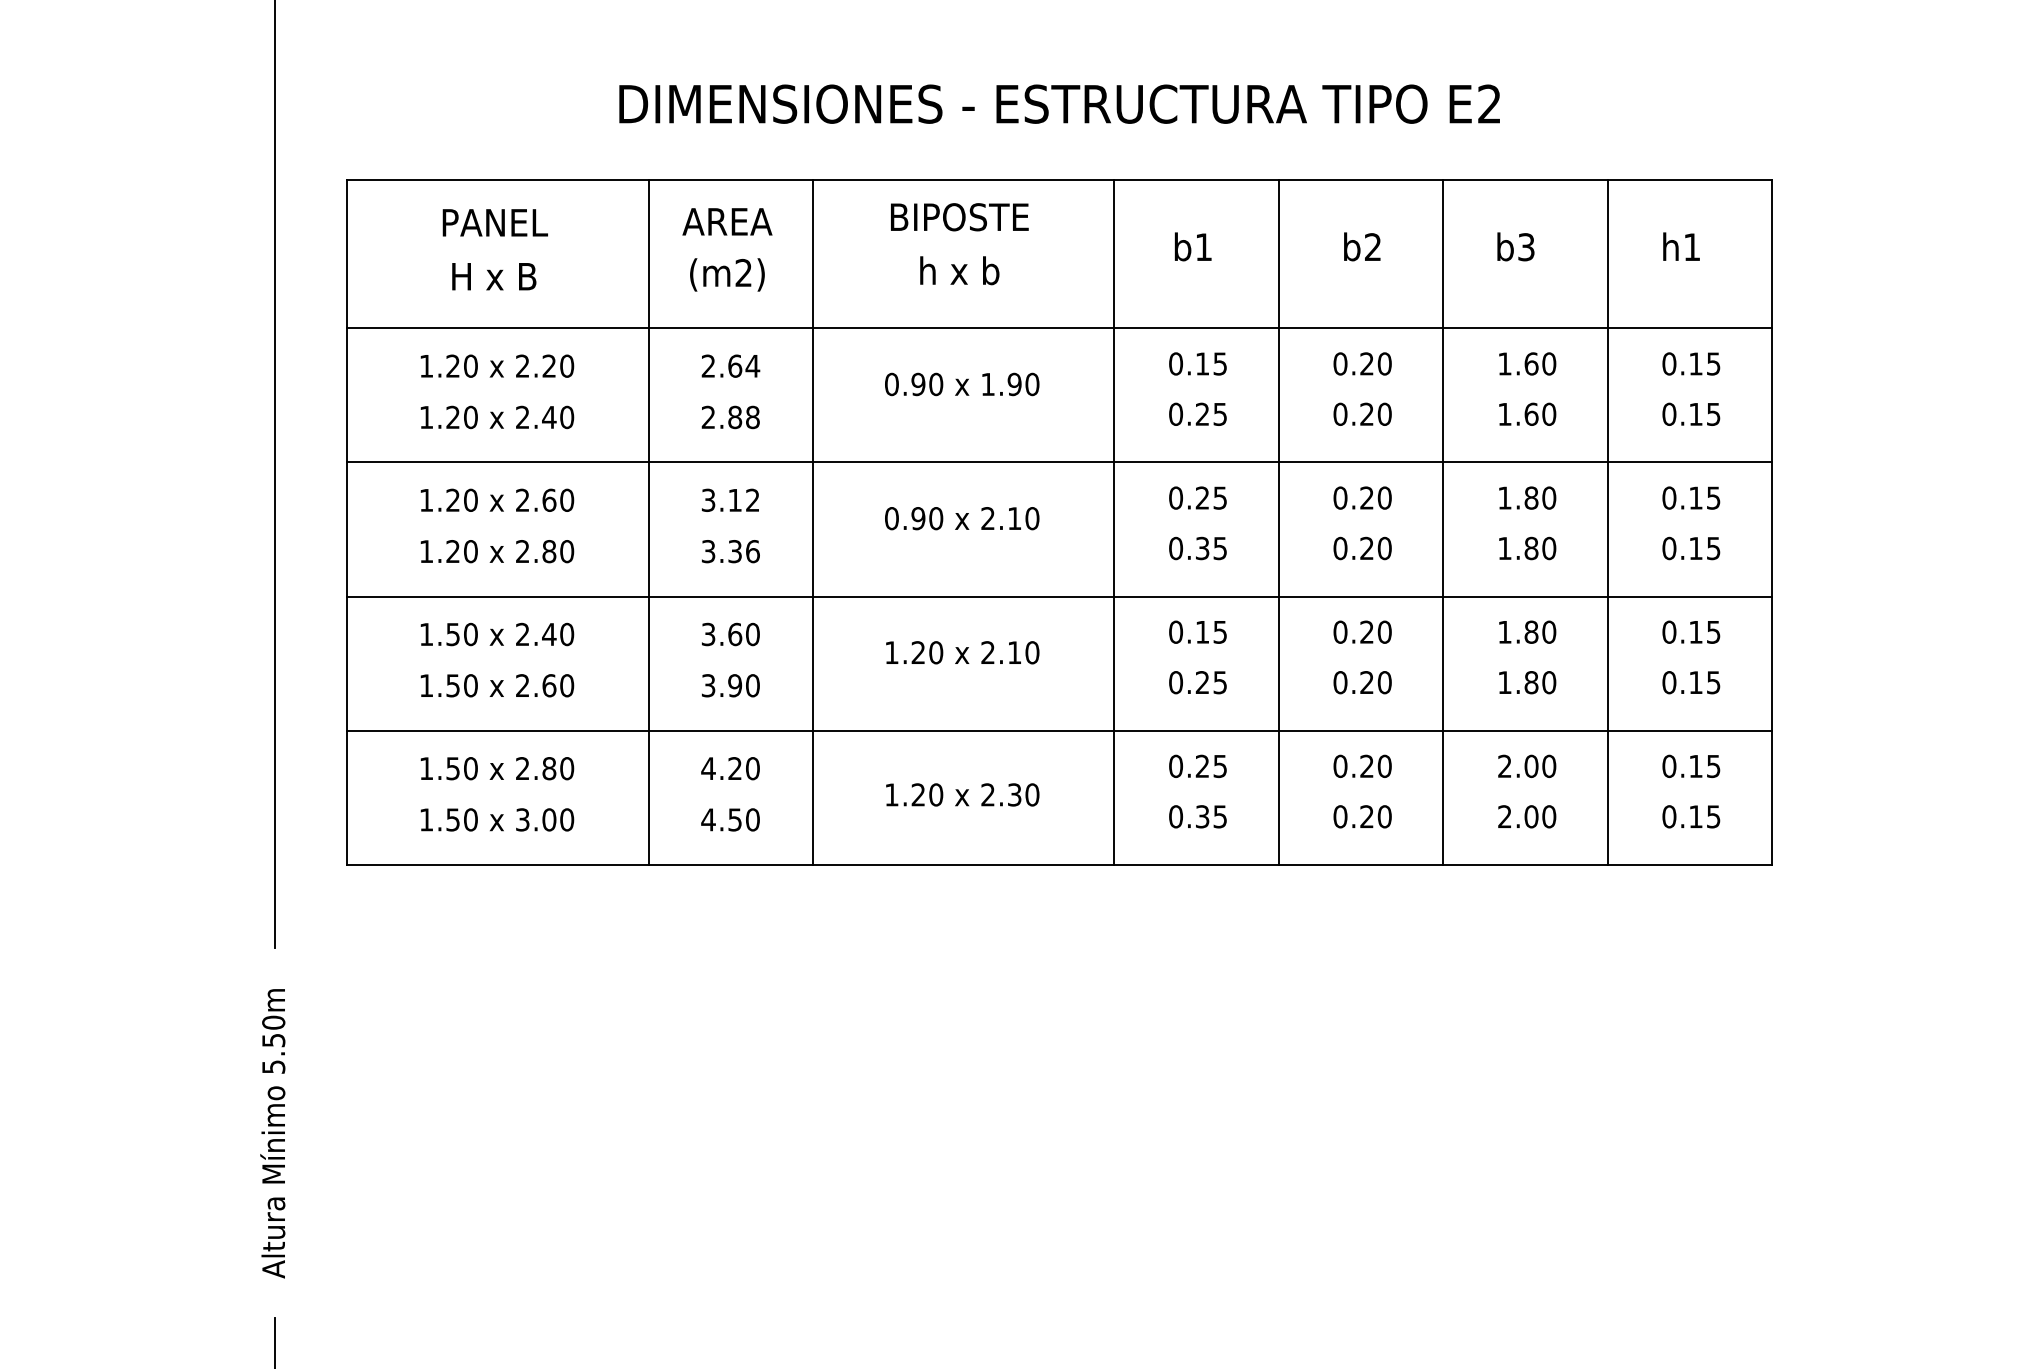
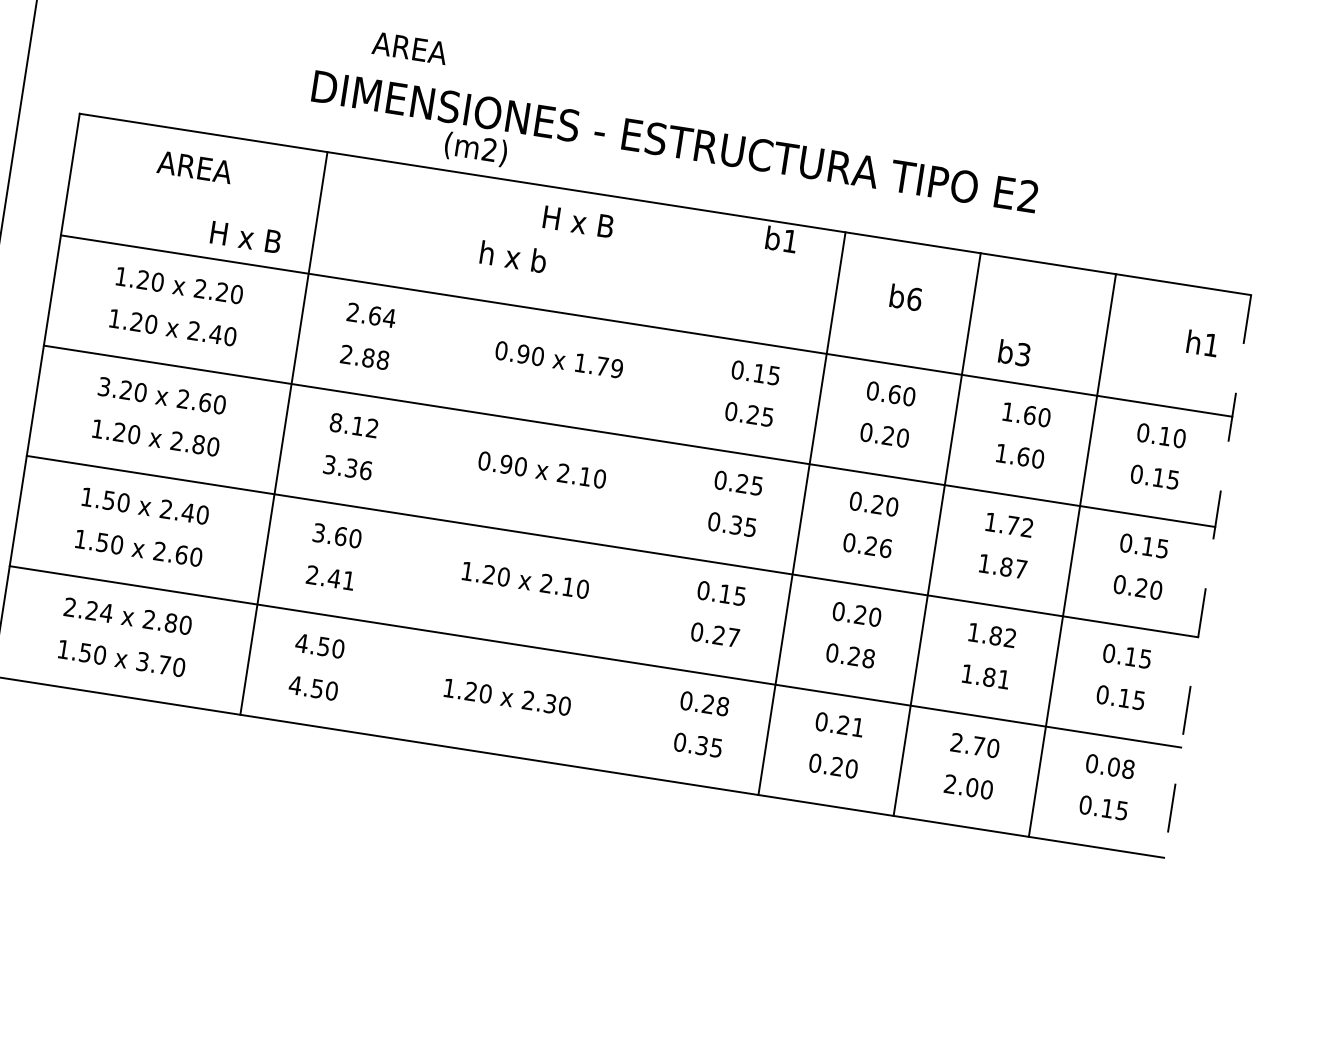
text: (959, 217) -> (578, 222), BIPOSTE -> H x B
text: (727, 221) -> (410, 47), moved
text: (495, 222) -> (196, 167), PANEL -> AREA
text: (1192, 246) -> (781, 239), moved
text: (1515, 246) -> (1014, 352), moved
text: (1681, 246) -> (1202, 343), moved
text: (1372, 247) -> (914, 299), b2 -> b6
text: (959, 270) -> (513, 256), moved
text: (727, 274) -> (476, 149), moved
text: (494, 276) -> (246, 237), moved
text: (1367, 363) -> (895, 394), 0.20 -> 0.60
text: (1713, 363) -> (1179, 438), 0.15 -> 0.10
text: (1023, 384) -> (609, 367), 1.90 -> 1.79
text: (1540, 497) -> (1020, 526), 1.80 -> 1.72
text: (426, 499) -> (104, 386), 1.20 -> 3.20
text: (708, 499) -> (336, 422), 3.12 -> 8.12
line: (812, 522) -> (418, 454), removed
line: (1114, 522) -> (666, 492), removed
line: (1772, 523) -> (1207, 577), solid -> dashed
text: (1384, 547) -> (885, 547), 0.20 -> 0.26
text: (1549, 548) -> (1021, 569), 1.80 -> 1.87
text: (1704, 548) -> (1148, 589), 0.15 -> 0.20
text: (1549, 631) -> (1010, 637), 1.80 -> 1.82
text: (1219, 682) -> (732, 637), 0.25 -> 0.27
text: (1384, 682) -> (868, 658), 0.20 -> 0.28
text: (1549, 682) -> (1004, 679), 1.80 -> 1.81
text: (730, 685) -> (330, 577), 3.90 -> 2.41
text: (1384, 765) -> (858, 726), 0.20 -> 0.21
text: (1704, 765) -> (1121, 767), 0.15 -> 0.08
text: (1220, 766) -> (723, 706), 0.25 -> 0.28
text: (1531, 766) -> (978, 746), 2.00 -> 2.70
text: (448, 768) -> (88, 610), 1.50 -> 2.24
text: (734, 768) -> (323, 646), 4.20 -> 4.50
text: (549, 819) -> (164, 664), 3.00 -> 3.70

